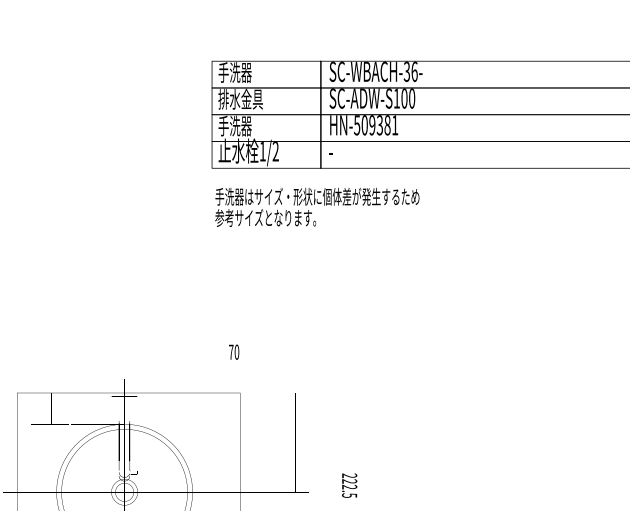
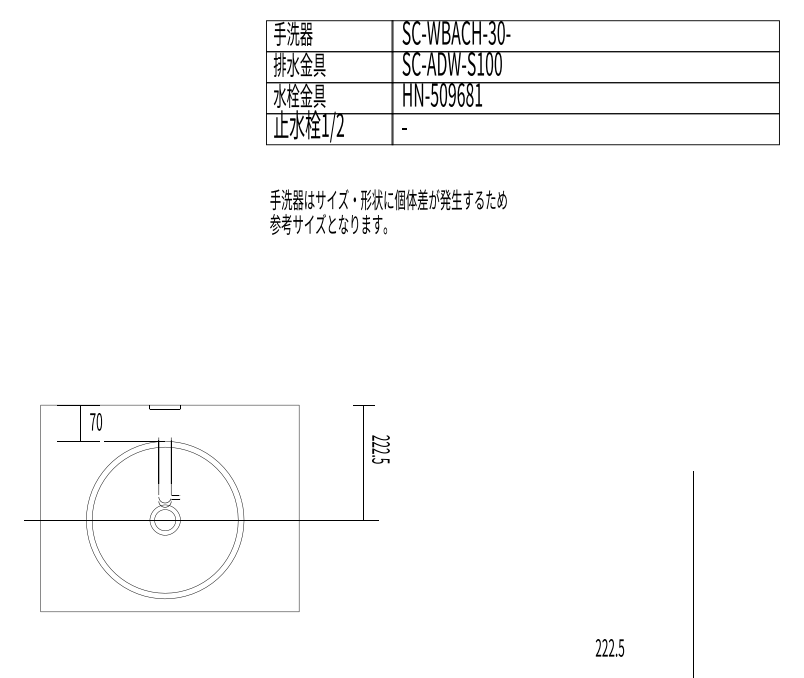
text: (414, 71) -> (500, 32), SC-WBACH-36- -> SC-WBACH-30-
text: (379, 124) -> (460, 94), HN-509381 -> HN-509681
text: (240, 125) -> (299, 95), 手洗器 -> 水栓金具
text: (317, 206) -> (388, 211), moved
text: (233, 351) -> (95, 421), moved
text: (349, 485) -> (380, 449), moved

